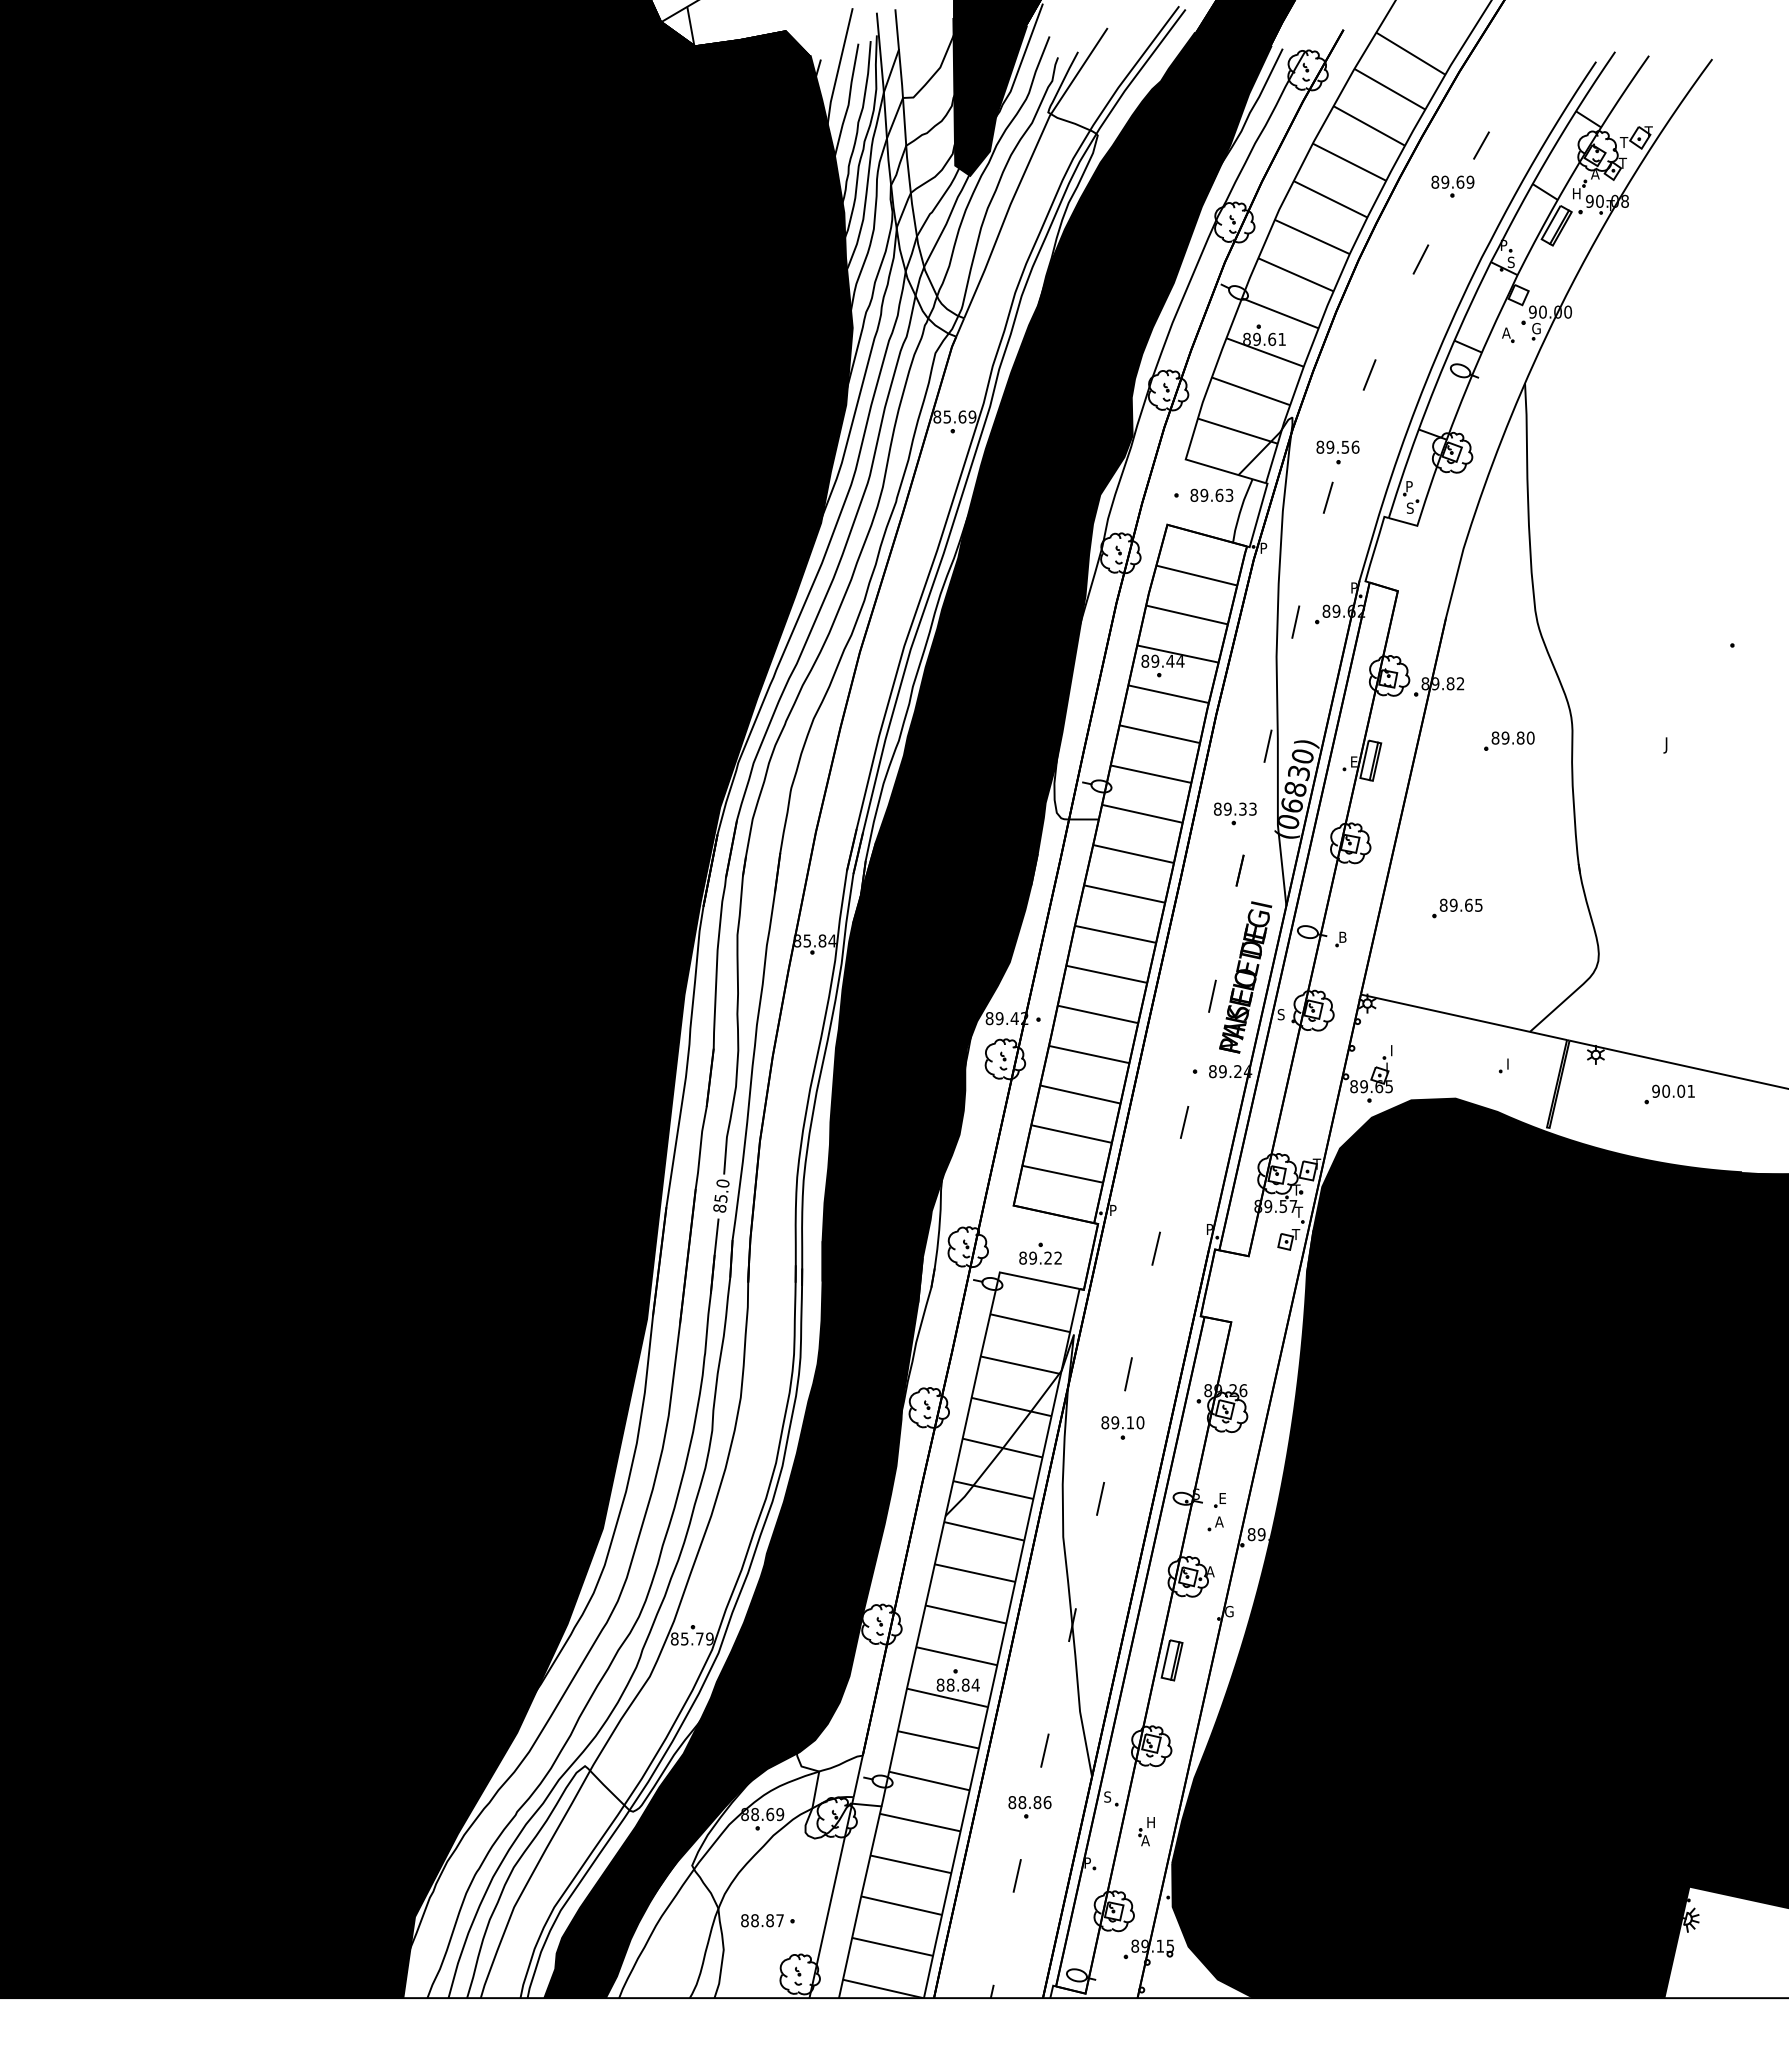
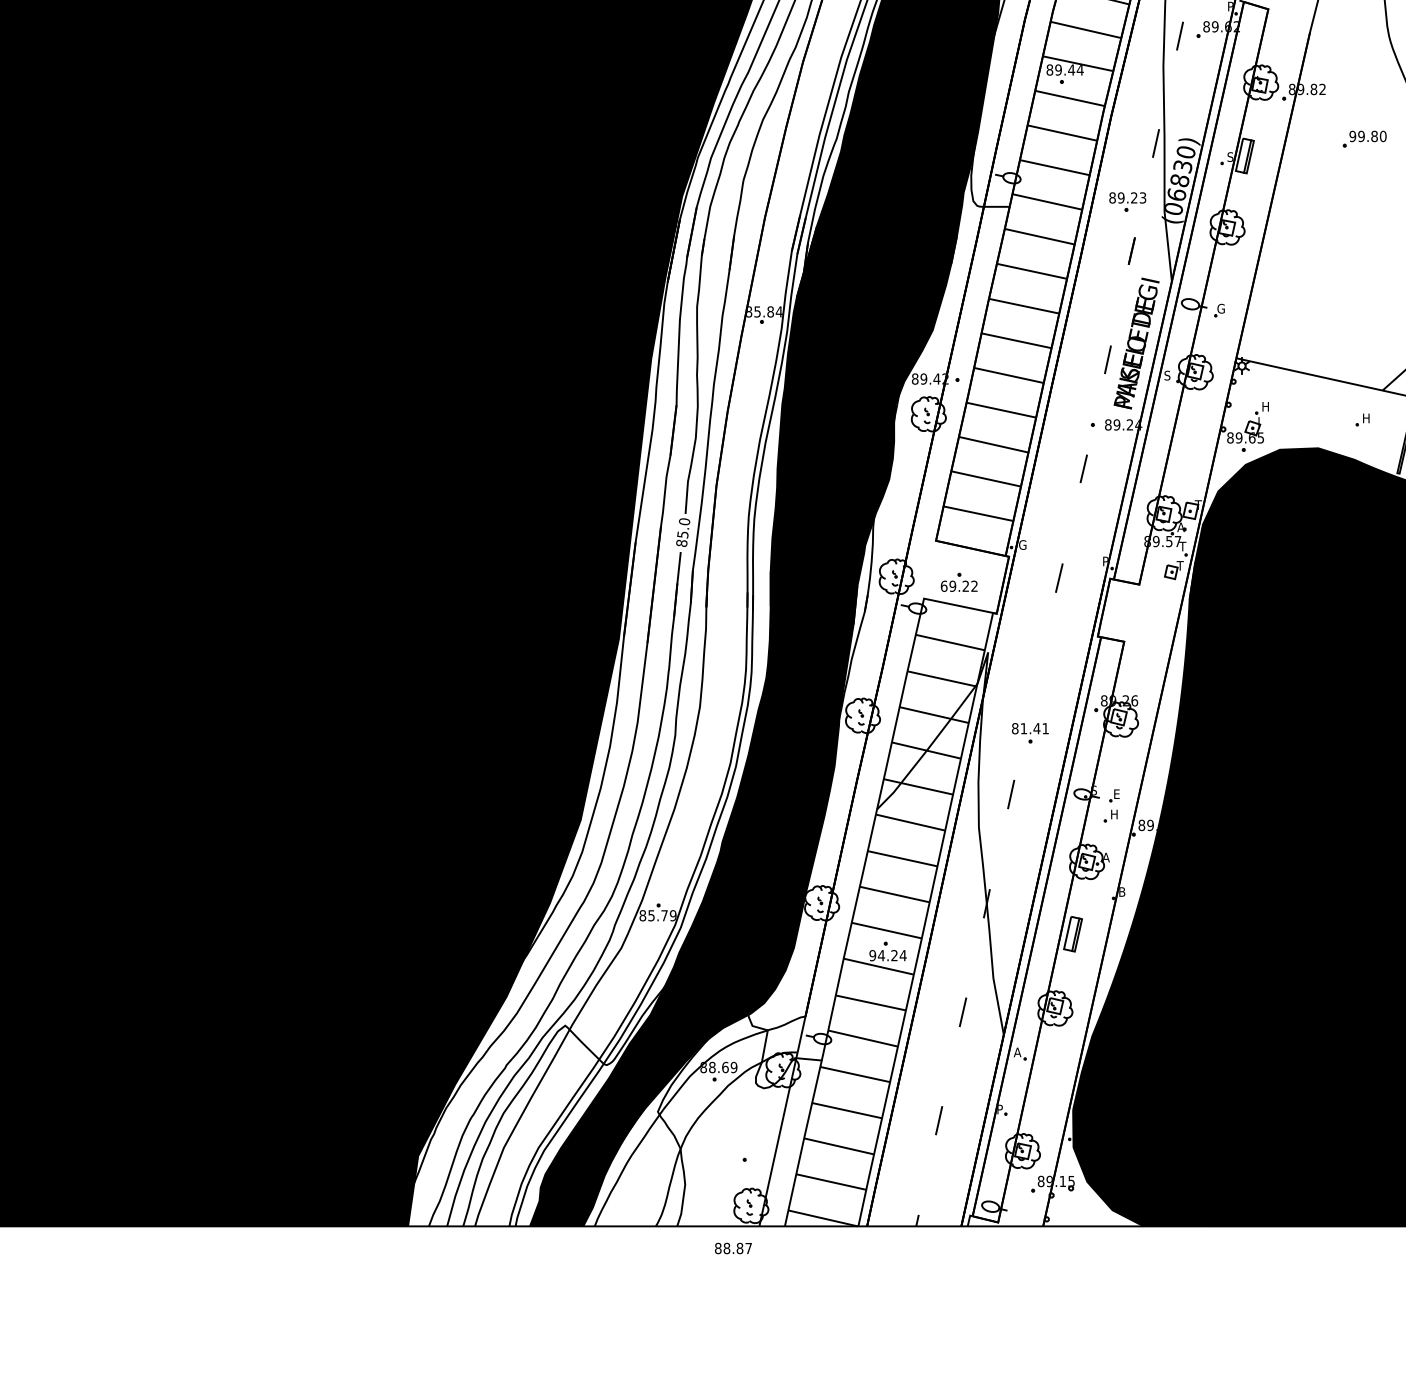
text: (1495, 737) -> (1352, 135), 89.80 -> 99.80
text: (1353, 761) -> (1229, 156), E -> S
text: (1242, 809) -> (1133, 198), 89.33 -> 89.23
part: (1457, 908) -> (1319, 283), removed
text: (1343, 936) -> (1221, 308), B -> G
text: (1395, 1050) -> (1266, 406), I -> H
text: (1511, 1063) -> (1366, 417), I -> H
text: (1296, 1189) -> (1180, 526), T -> A
text: (1113, 1210) -> (1022, 545), P -> G
text: (1023, 1257) -> (944, 585), 89.22 -> 69.22
line: (1128, 1374) -> (1035, 686), removed
text: (1127, 1422) -> (1034, 728), 89.10 -> 81.41
text: (1219, 1521) -> (1114, 814), A -> H
text: (1229, 1611) -> (1122, 891), G -> B
text: (952, 1684) -> (883, 955), 88.84 -> 94.24
text: (1107, 1796) -> (1017, 1051), S -> A
part: (1029, 1807) -> (949, 1061), removed
part: (1146, 1831) -> (1050, 1082), removed
text: (762, 1920) -> (733, 1248), moved

